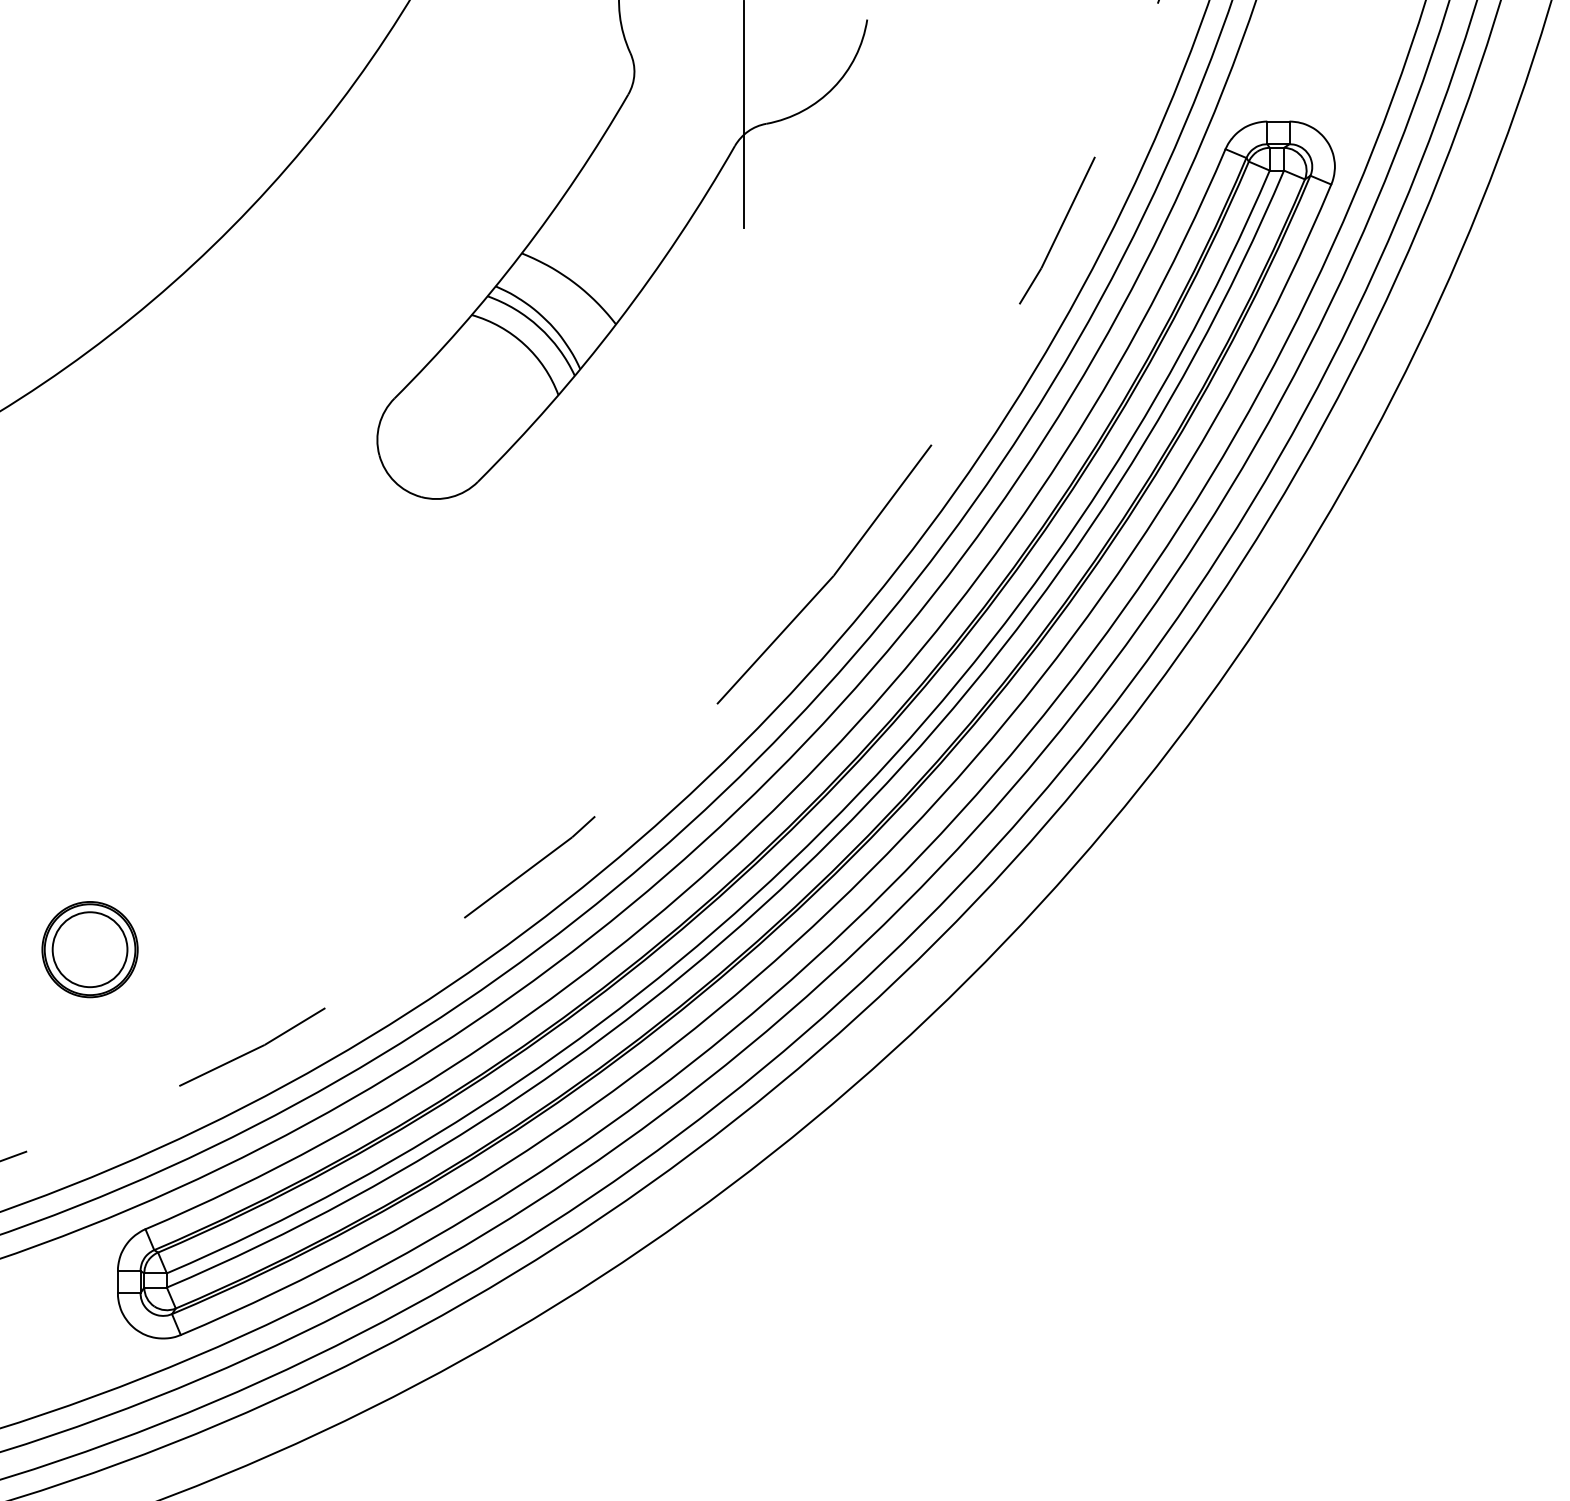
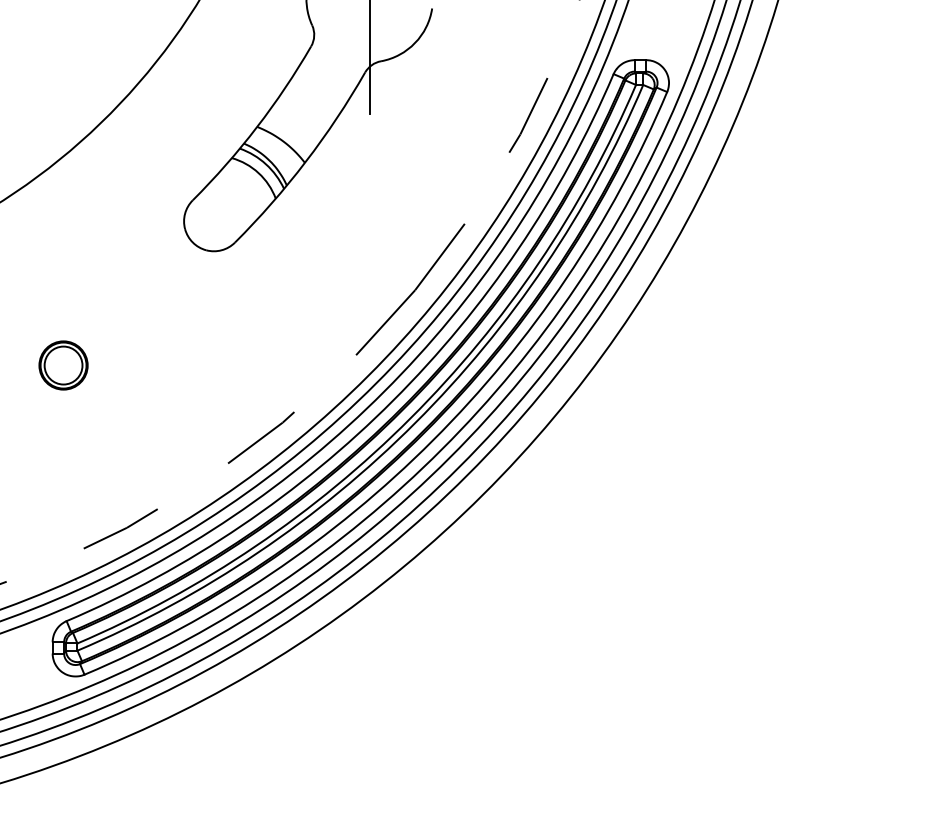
part: (89, 949) -> (63, 365), moved

